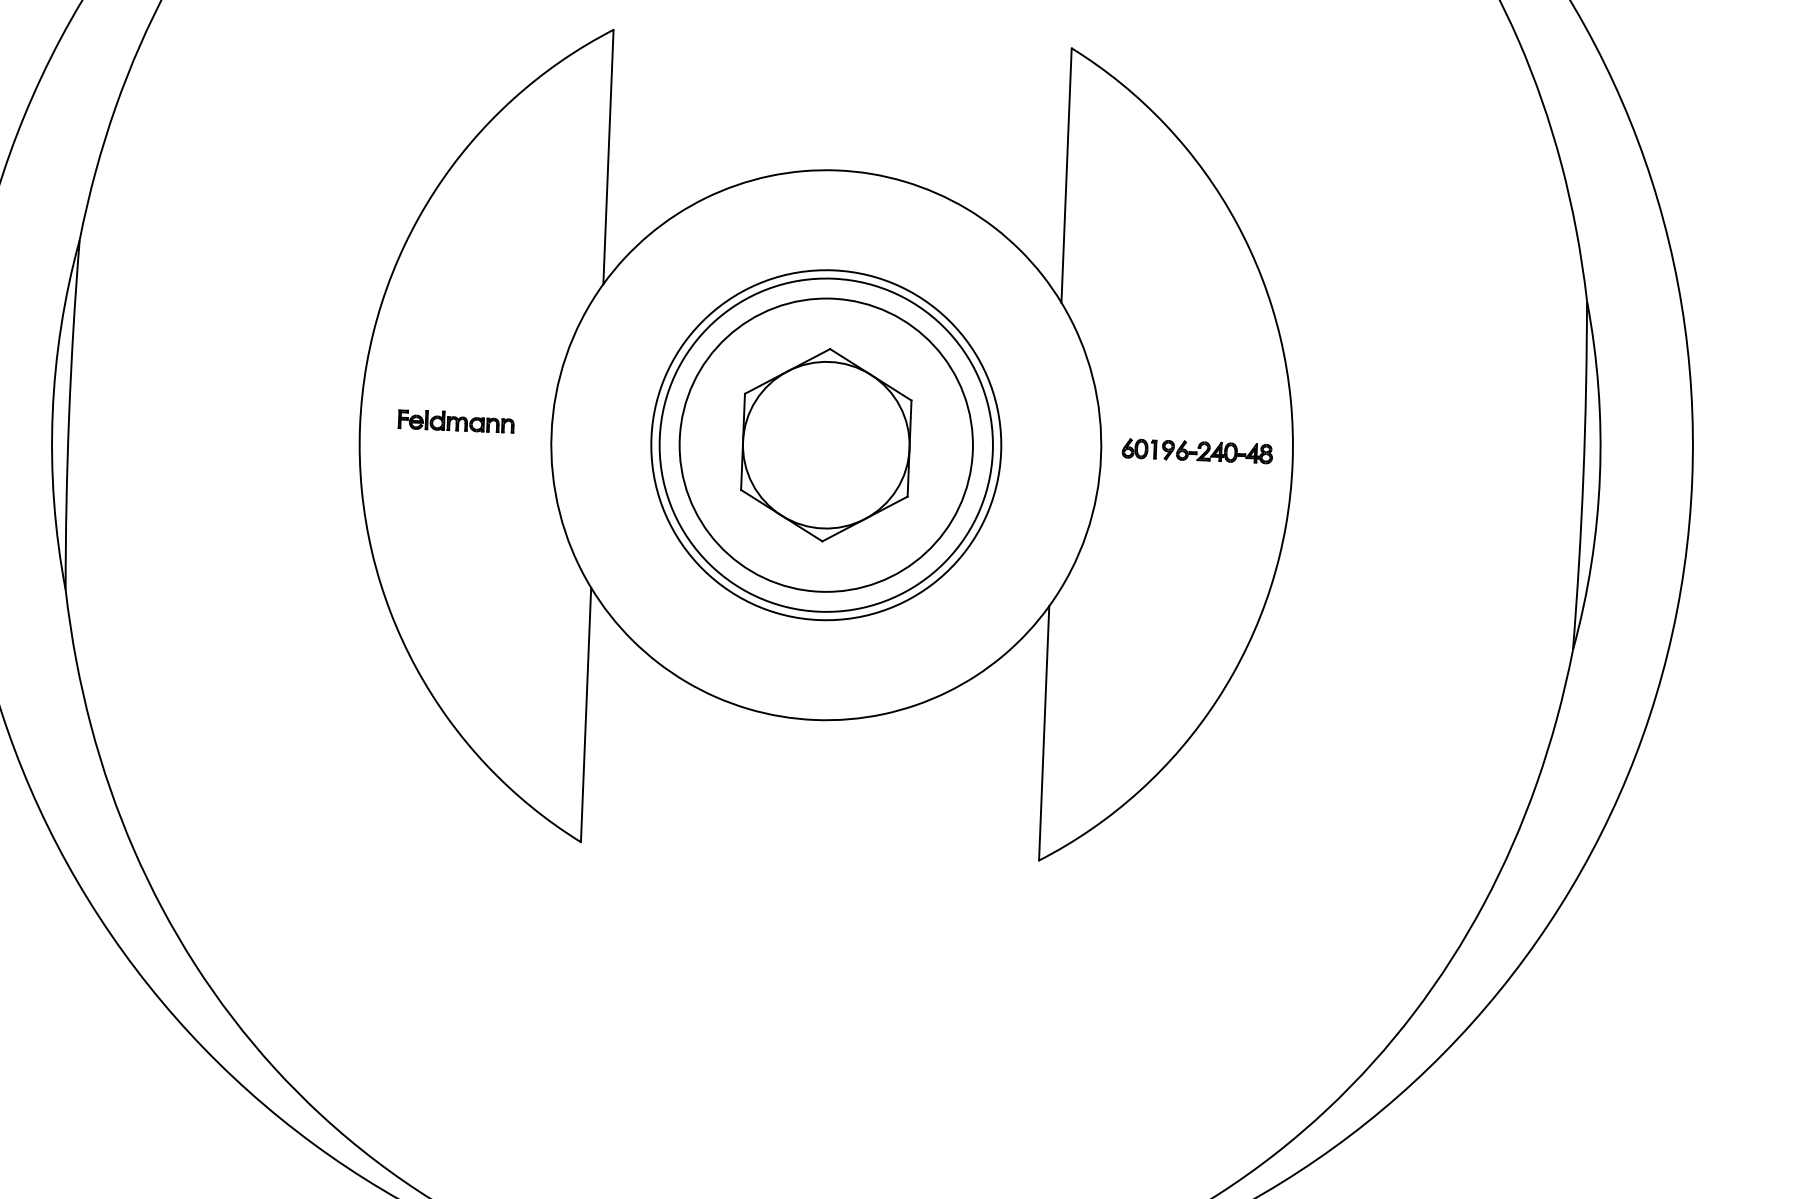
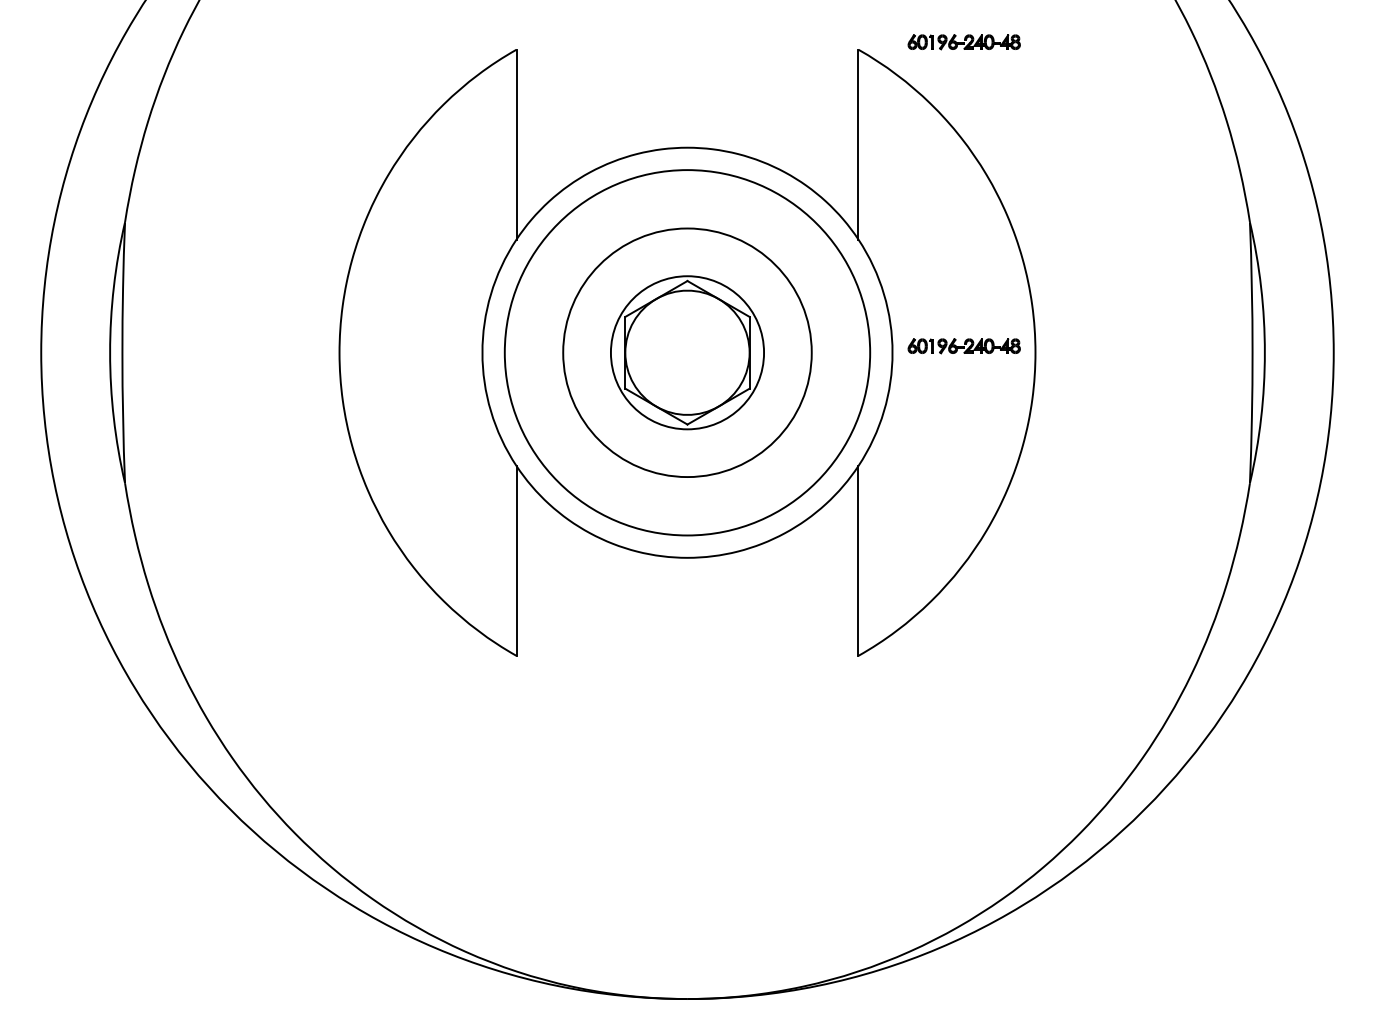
part: (1212, 44) -> (963, 42), added
part: (455, 420) -> (410, 345), removed
circle: (826, 444) -> (687, 352), size x0.7
circle: (826, 444) -> (687, 352), size x1.4

